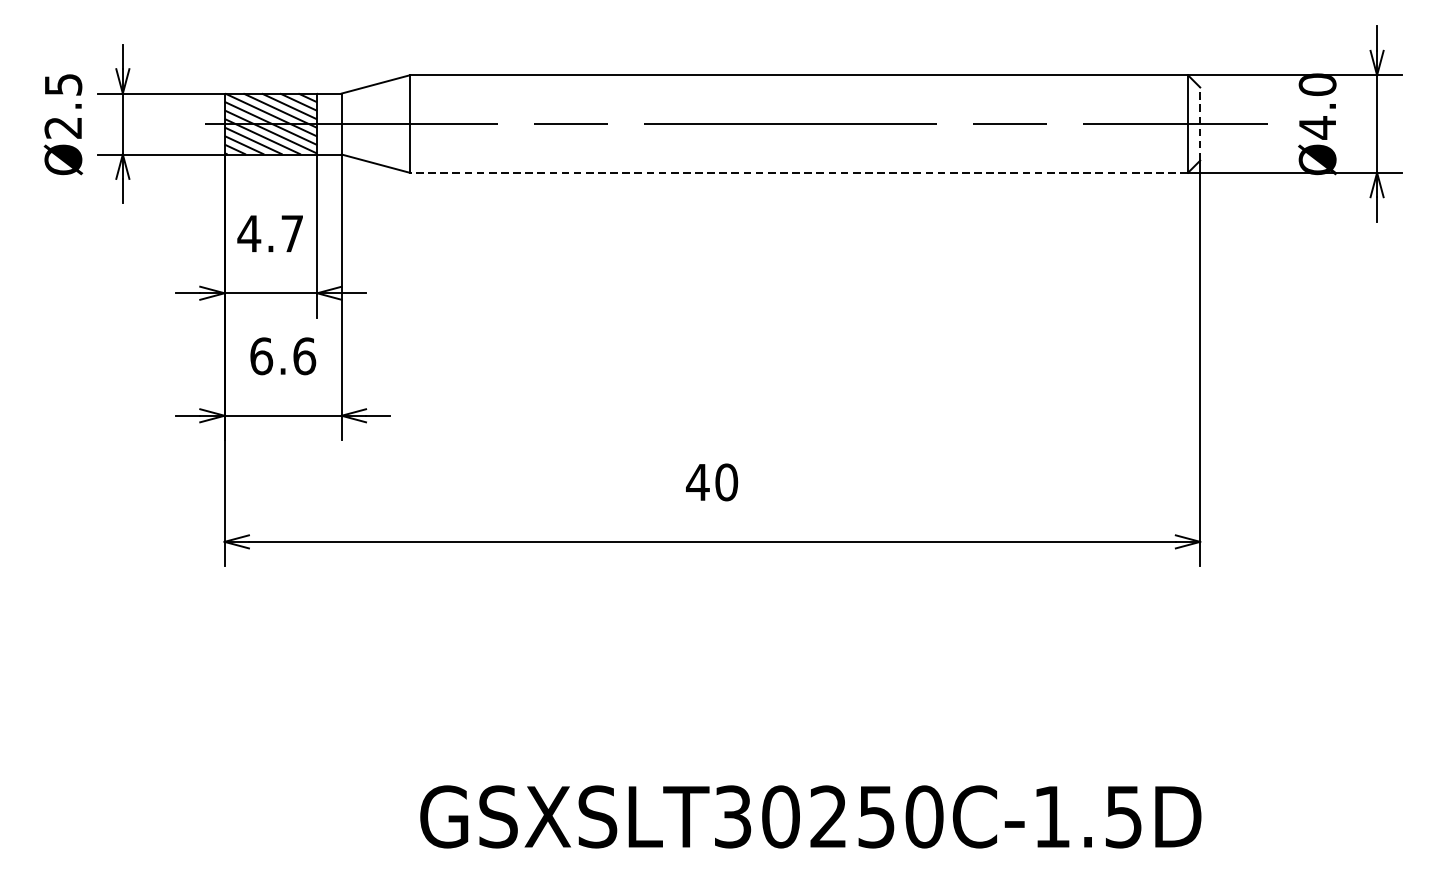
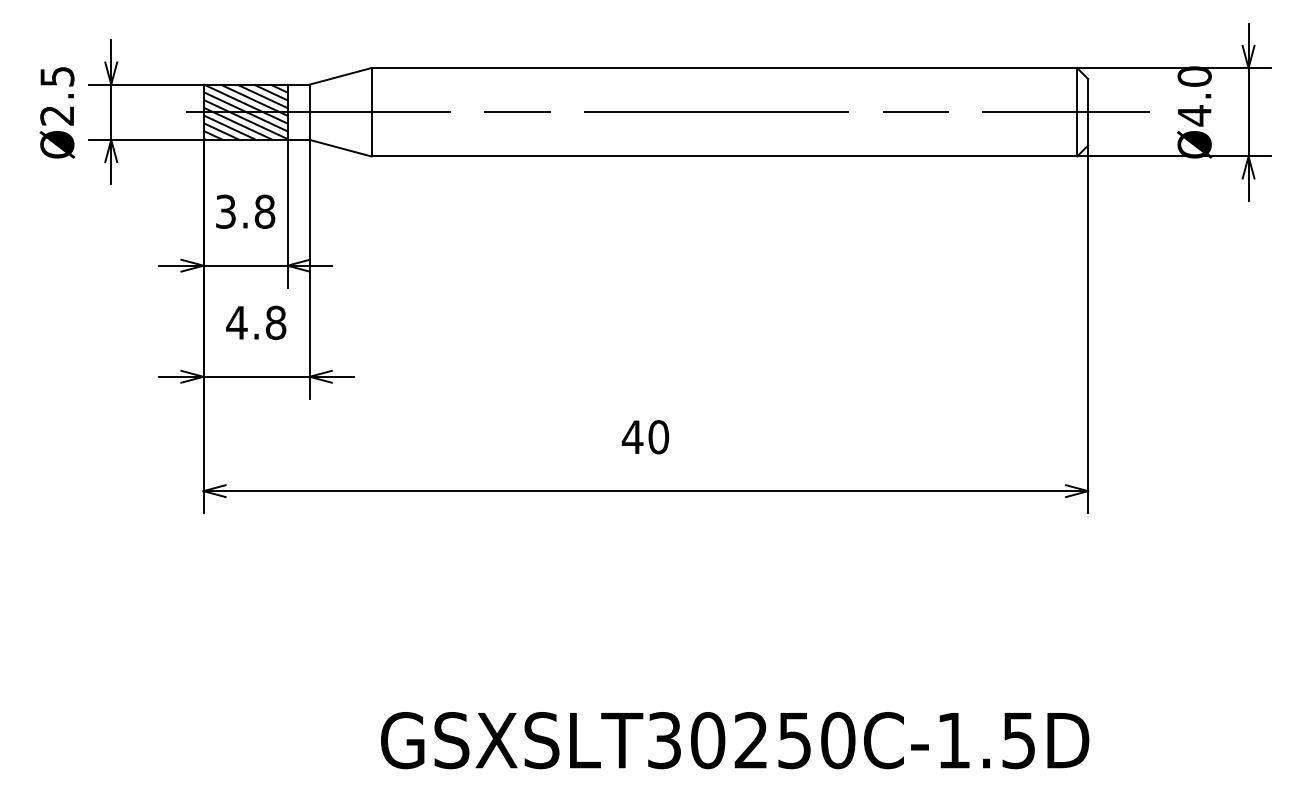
line: (1200, 123) -> (1088, 111), dashed -> solid
line: (799, 172) -> (724, 156), dashed -> solid
text: (270, 233) -> (245, 211), 4.7 -> 3.8
text: (283, 355) -> (256, 322), 6.6 -> 4.8

